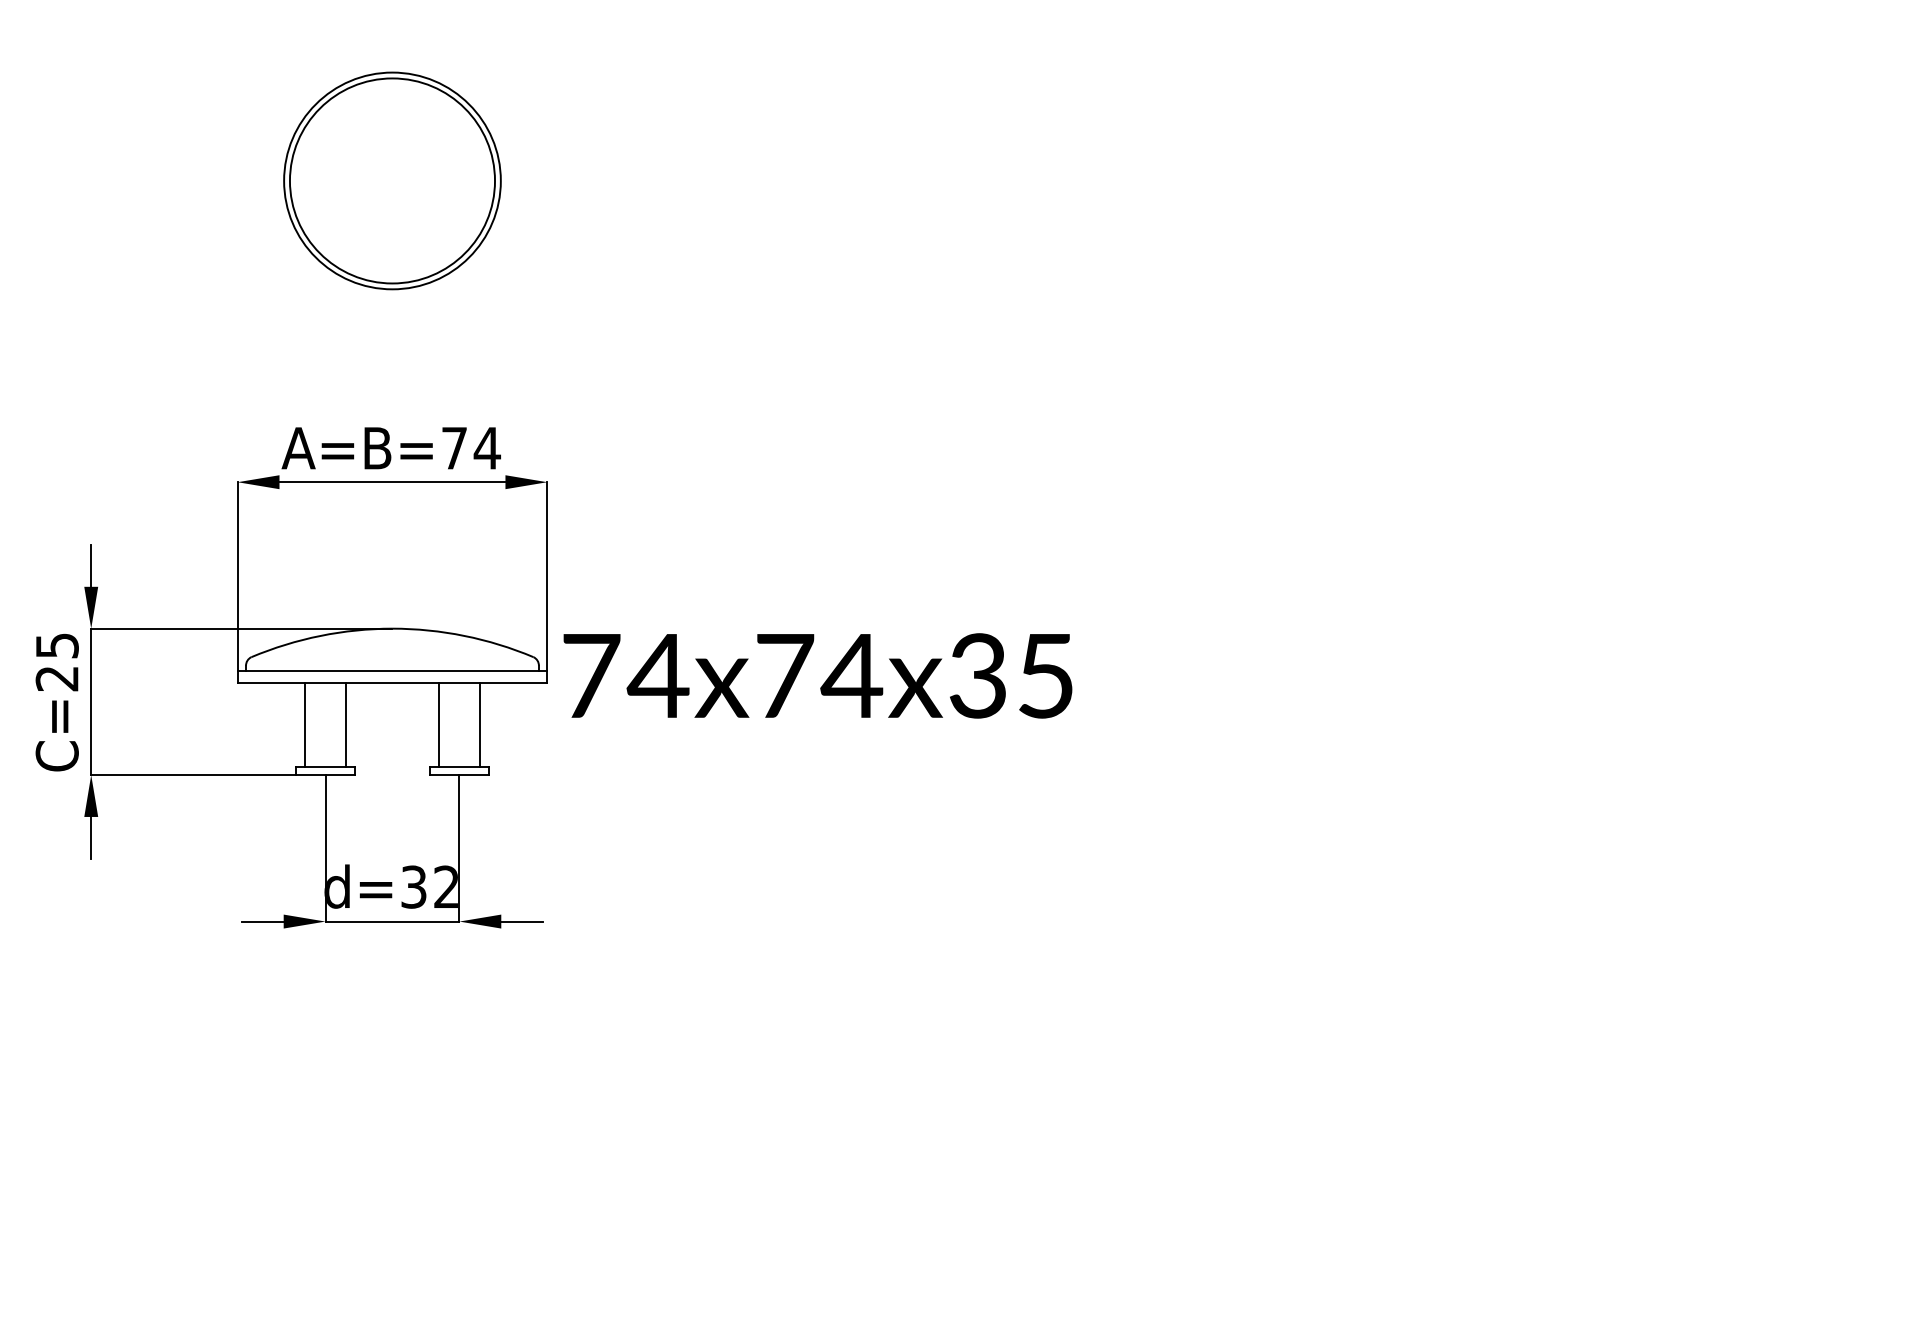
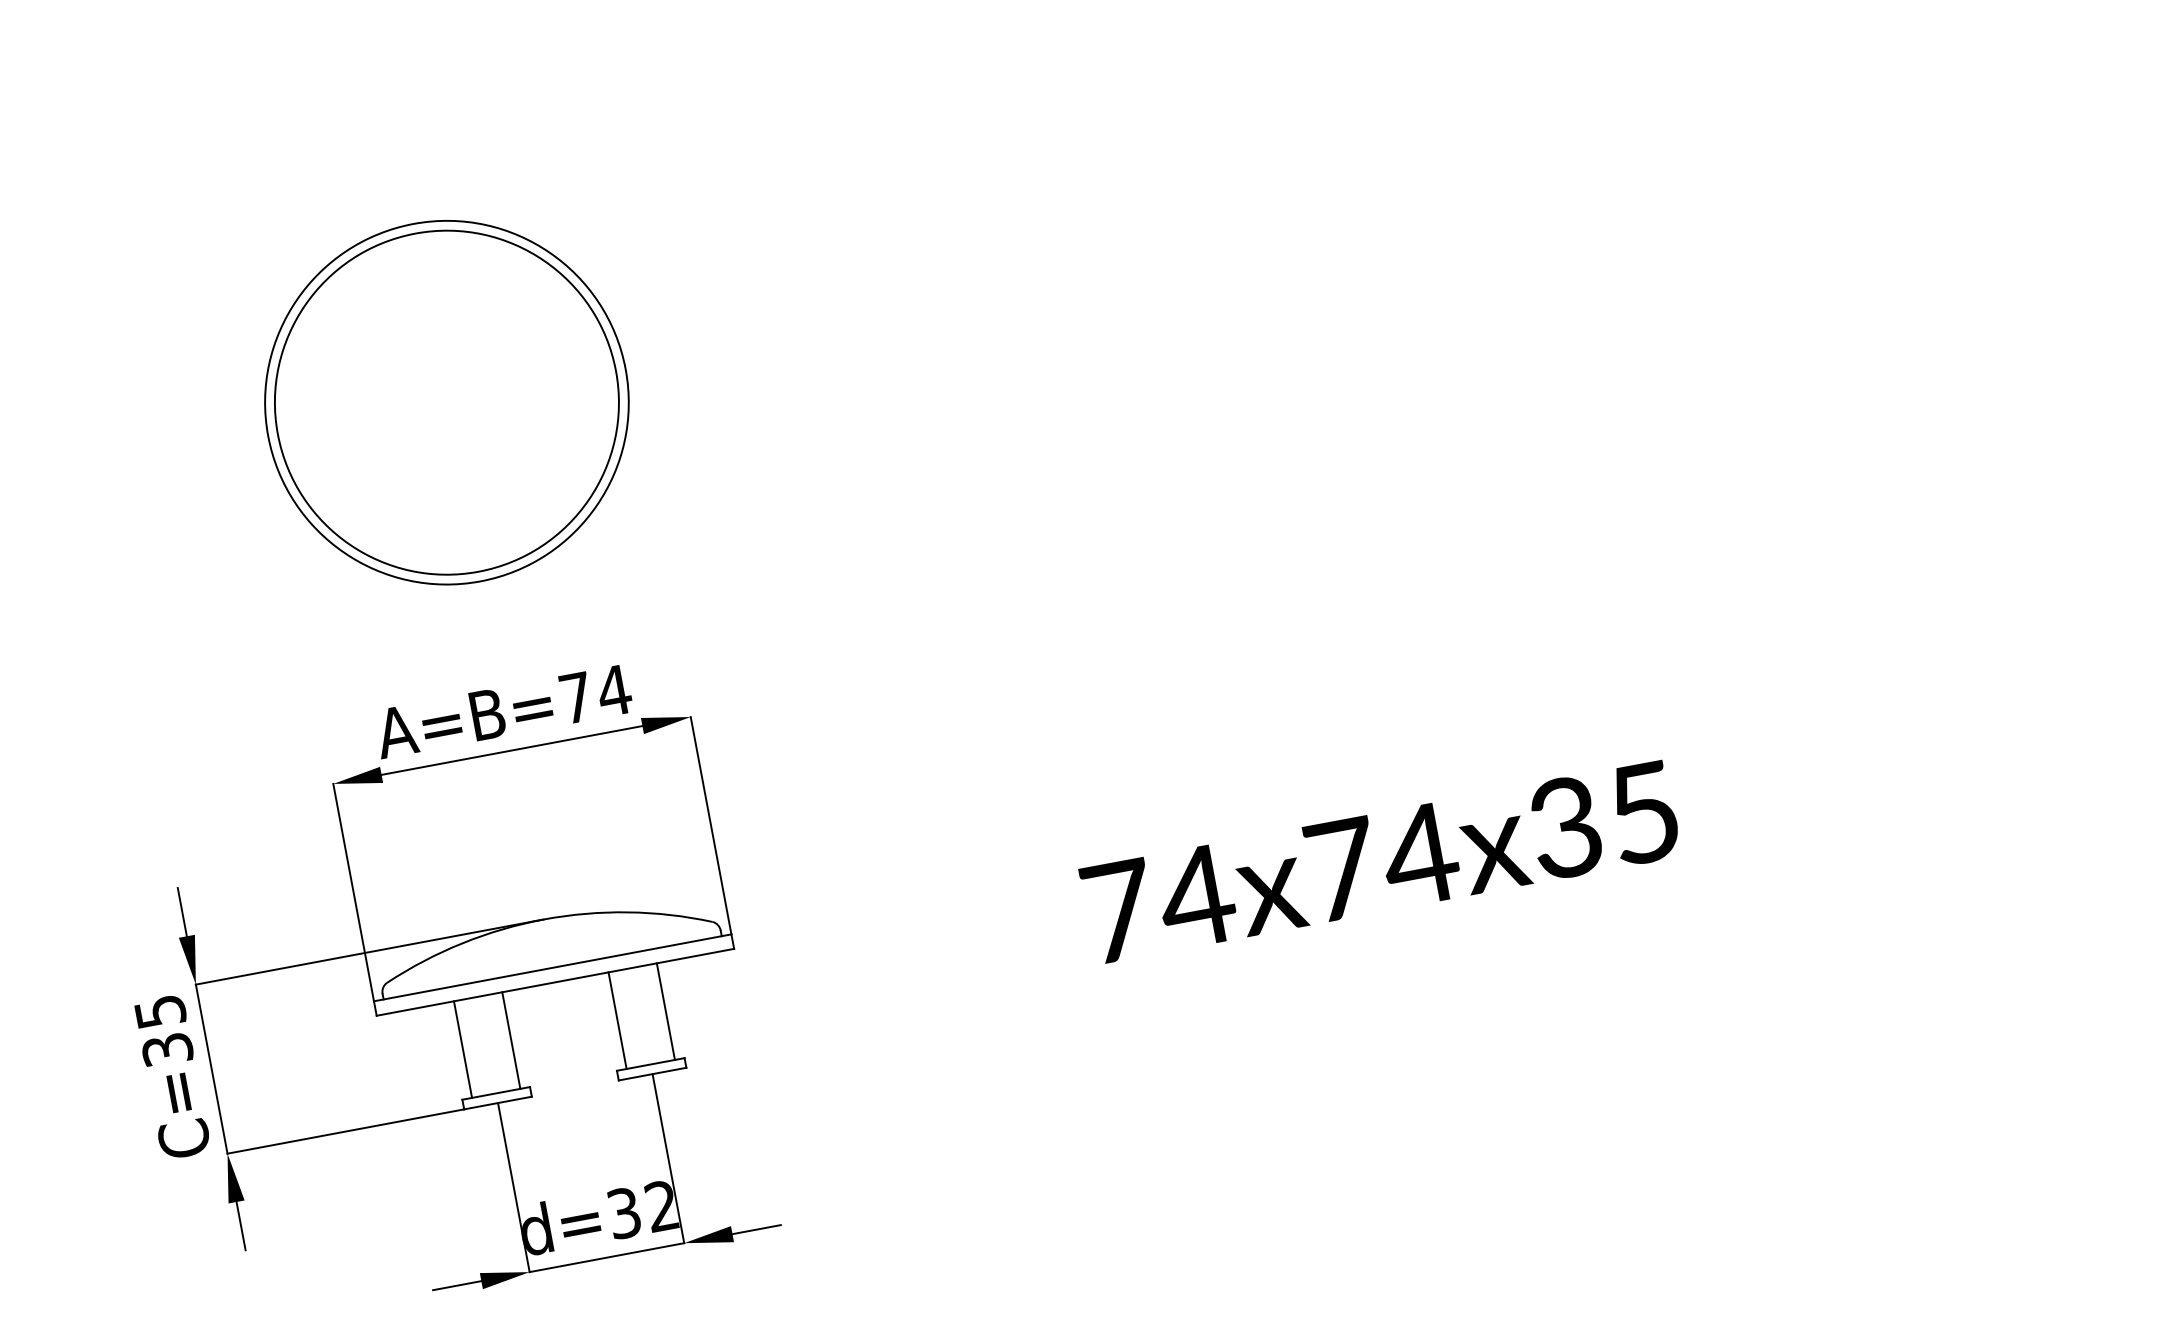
part: (392, 180) -> (446, 402), size x1.43
text: (817, 675) -> (1380, 861), moved
text: (56, 678) -> (166, 1049), C=25 -> C=35

